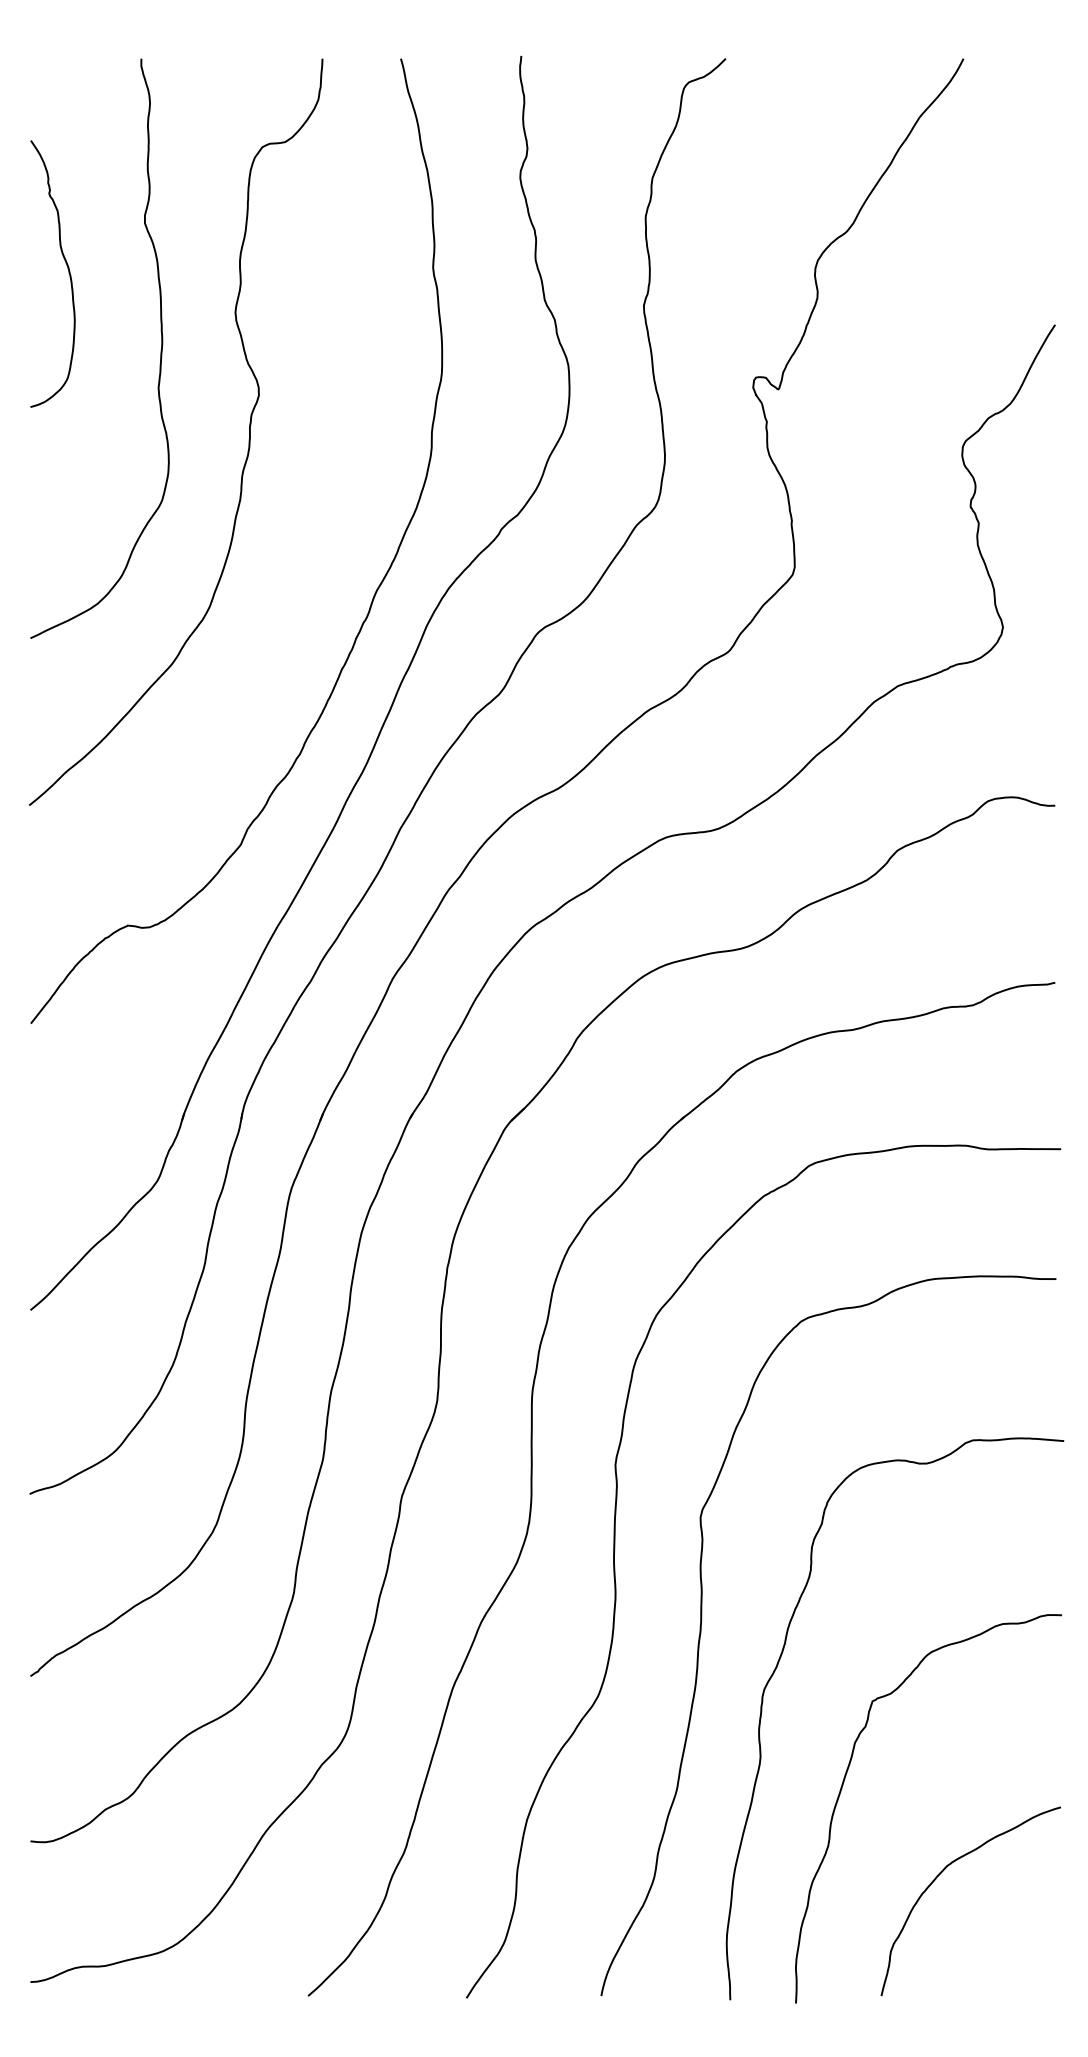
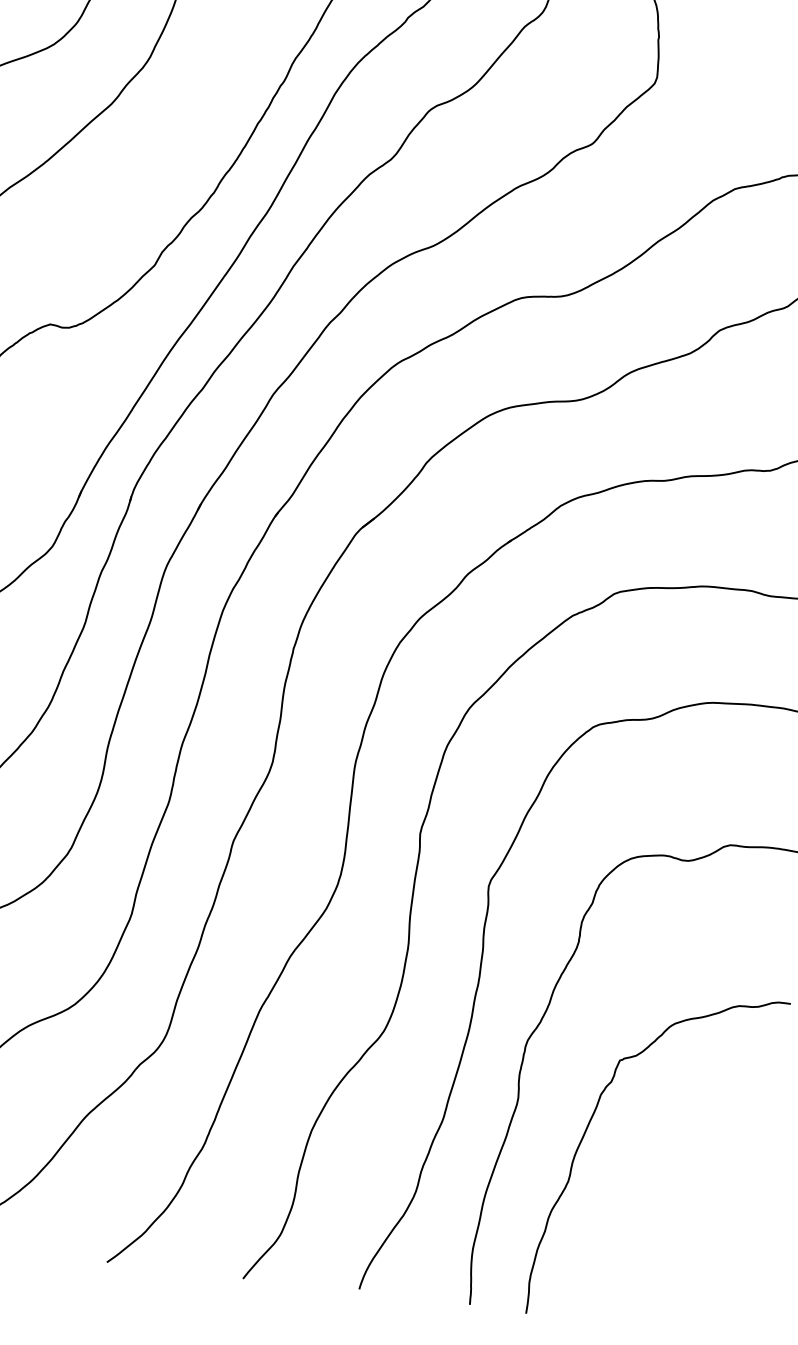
curve: (942, 1872) -> (664, 1214), removed

